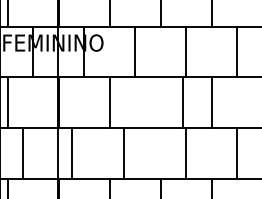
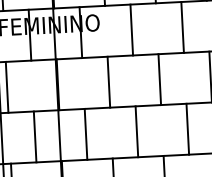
line: (182, 102) -> (159, 79), moved
line: (23, 153) -> (35, 136), moved
line: (72, 153) -> (86, 133), moved
line: (124, 153) -> (137, 131), moved

